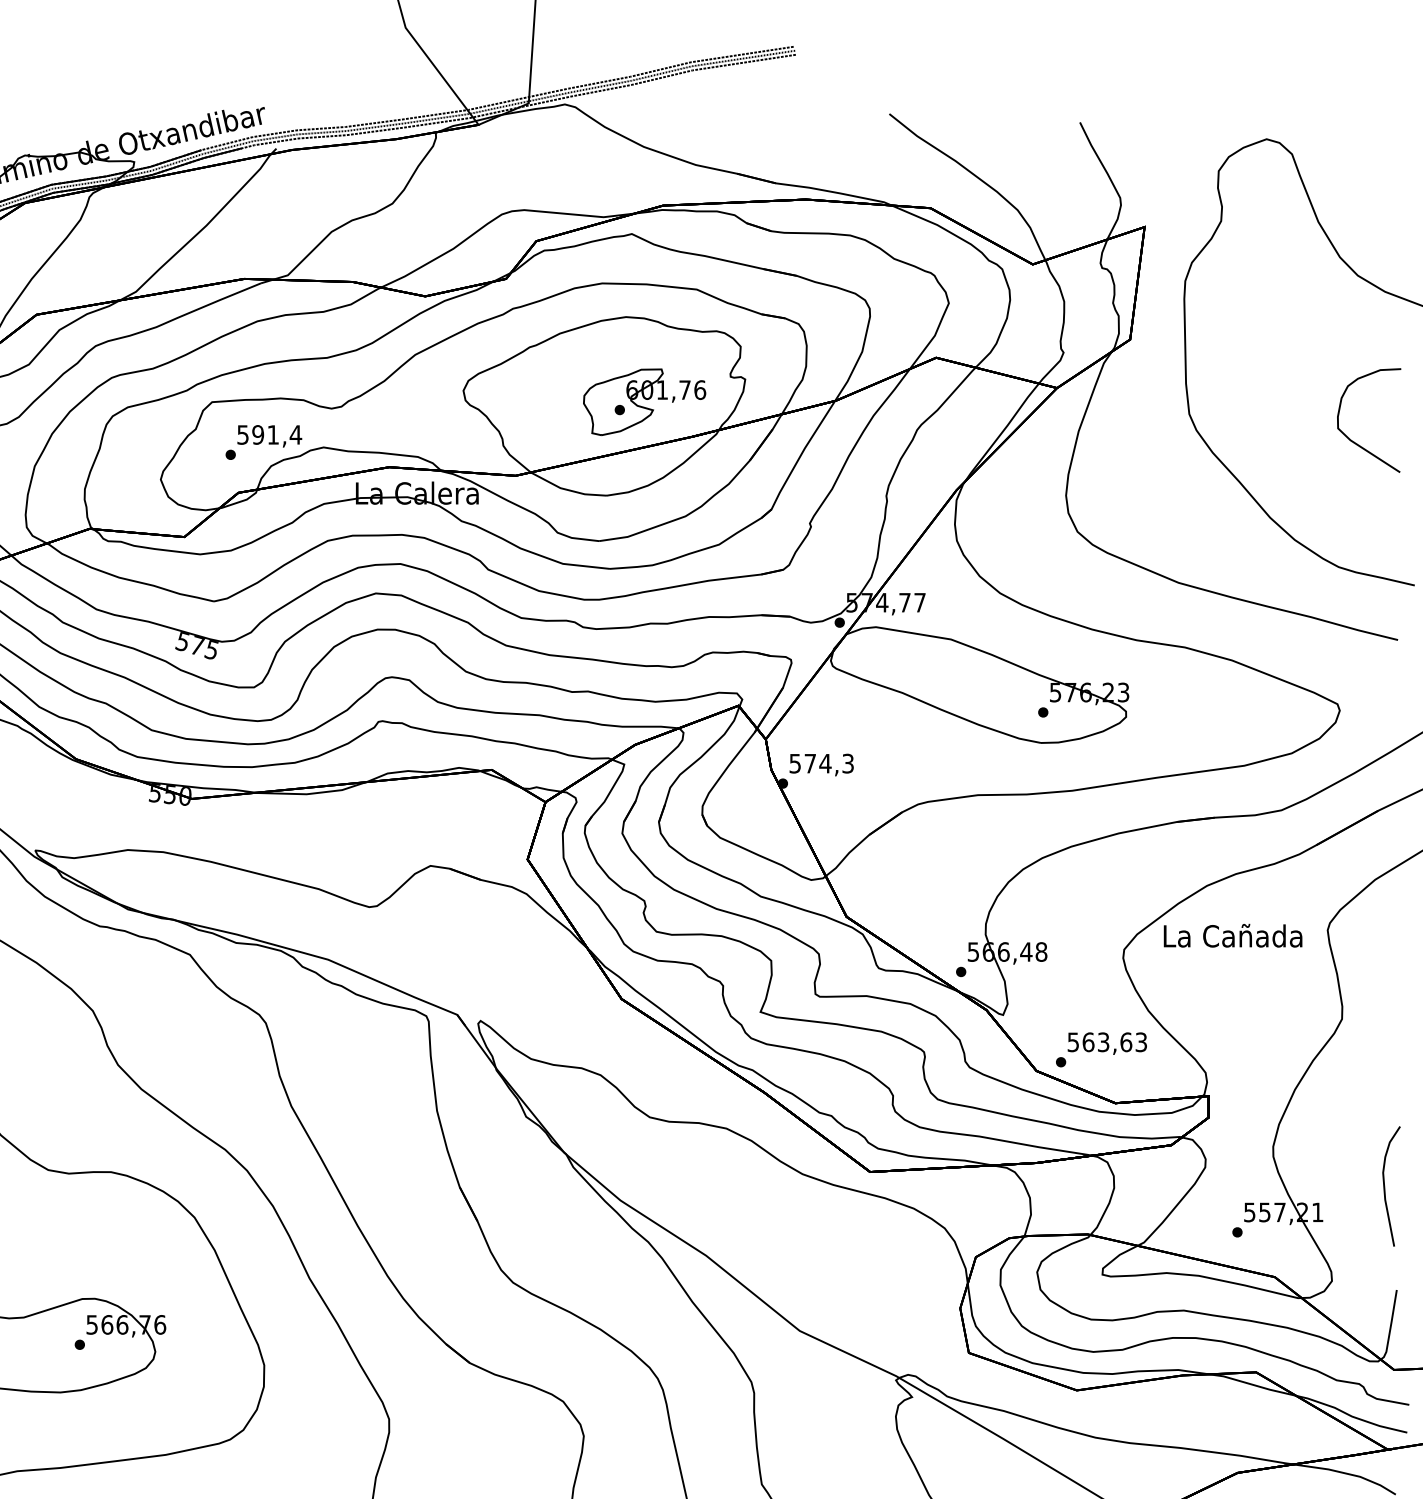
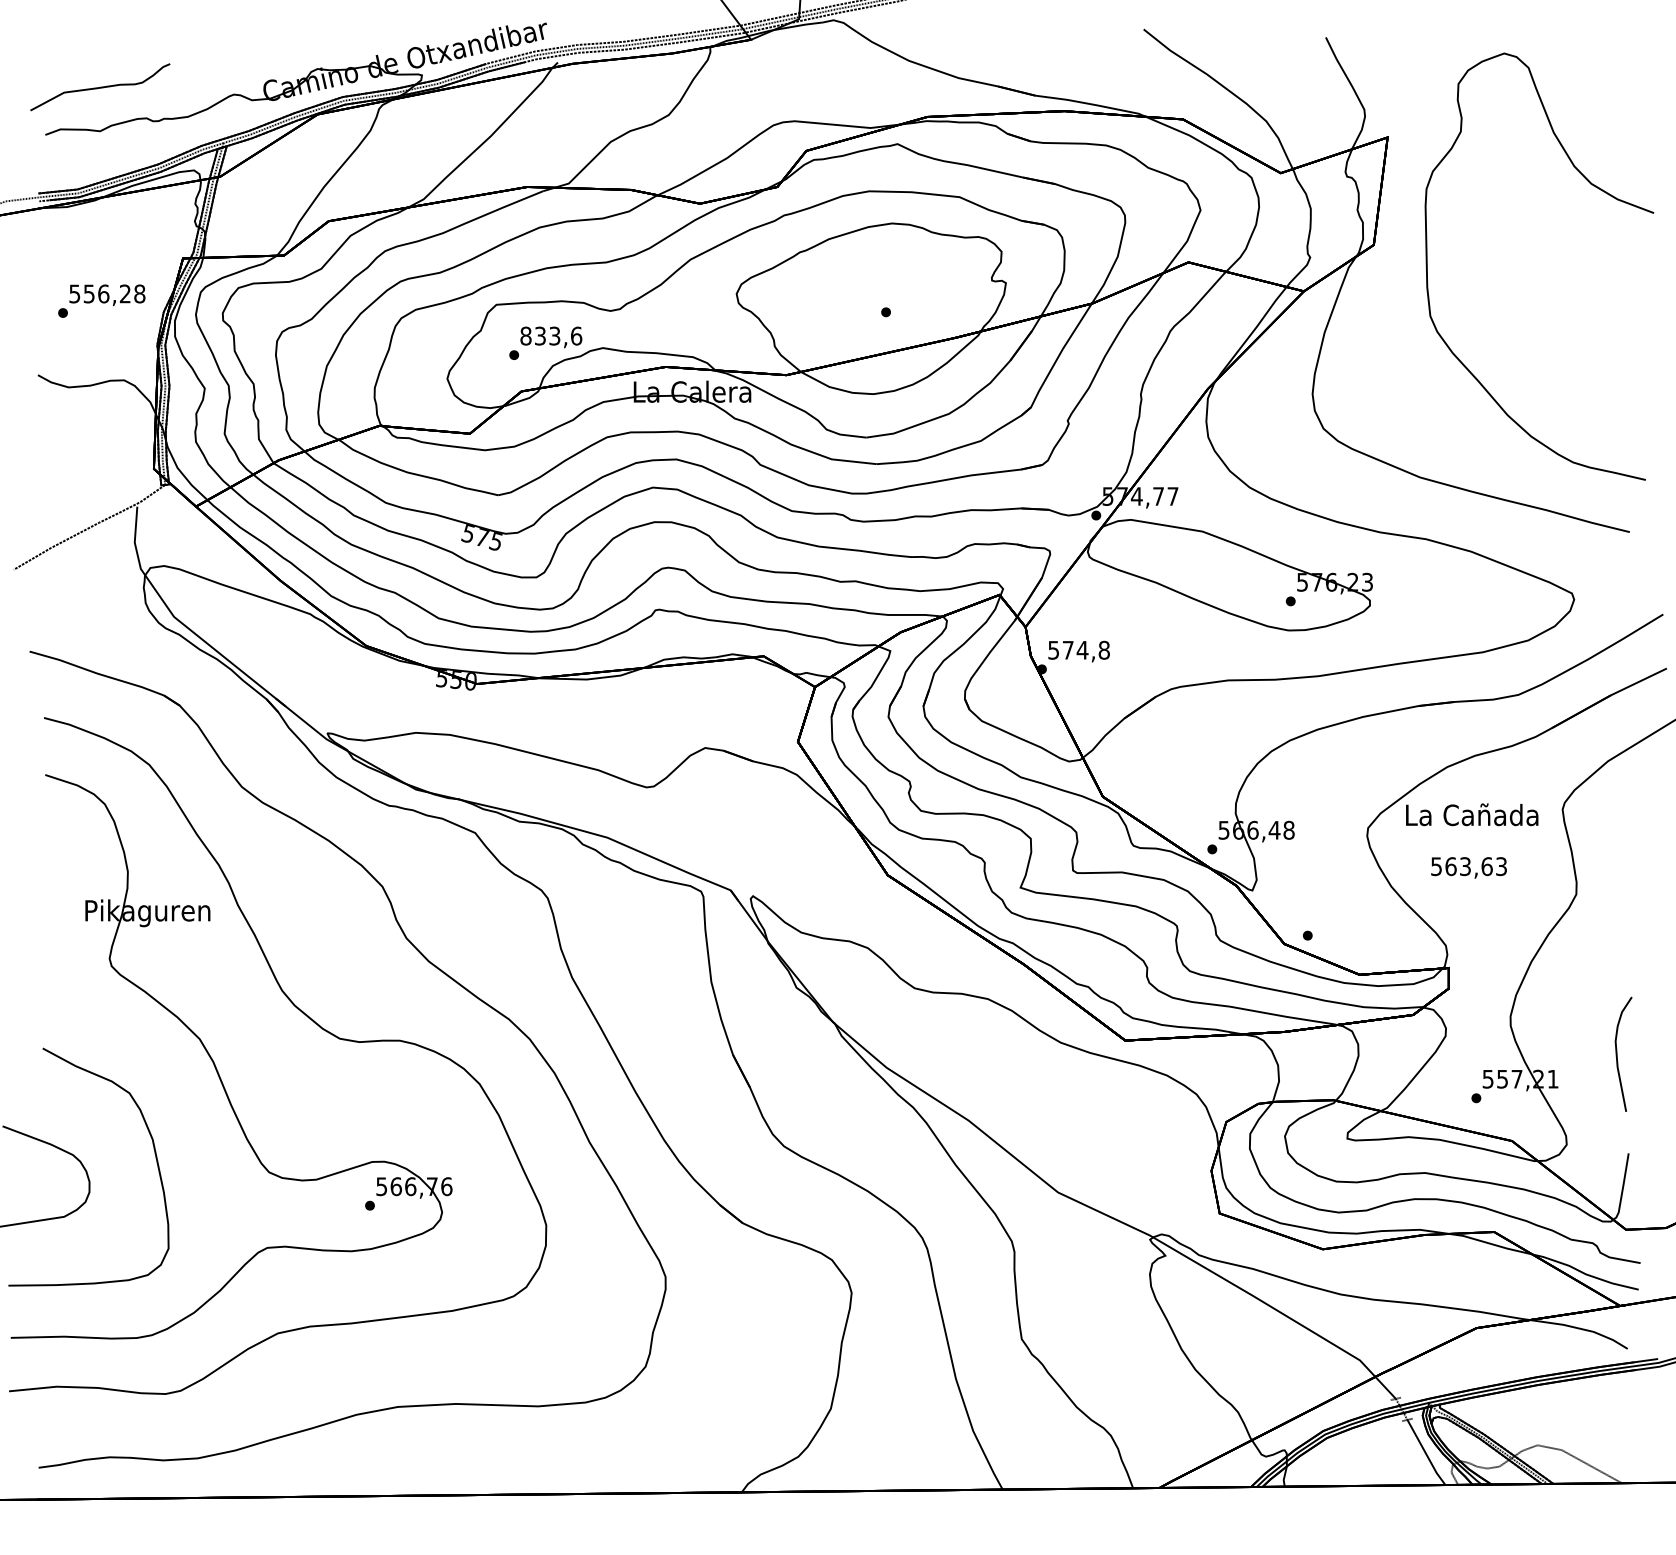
part: (644, 401) -> (909, 304), removed
text: (269, 434) -> (551, 335), 591,4 -> 833,6
part: (1354, 441) -> (1588, 342), removed
text: (847, 762) -> (1103, 649), 574,3 -> 574,8
text: (1106, 1043) -> (1468, 867), moved

